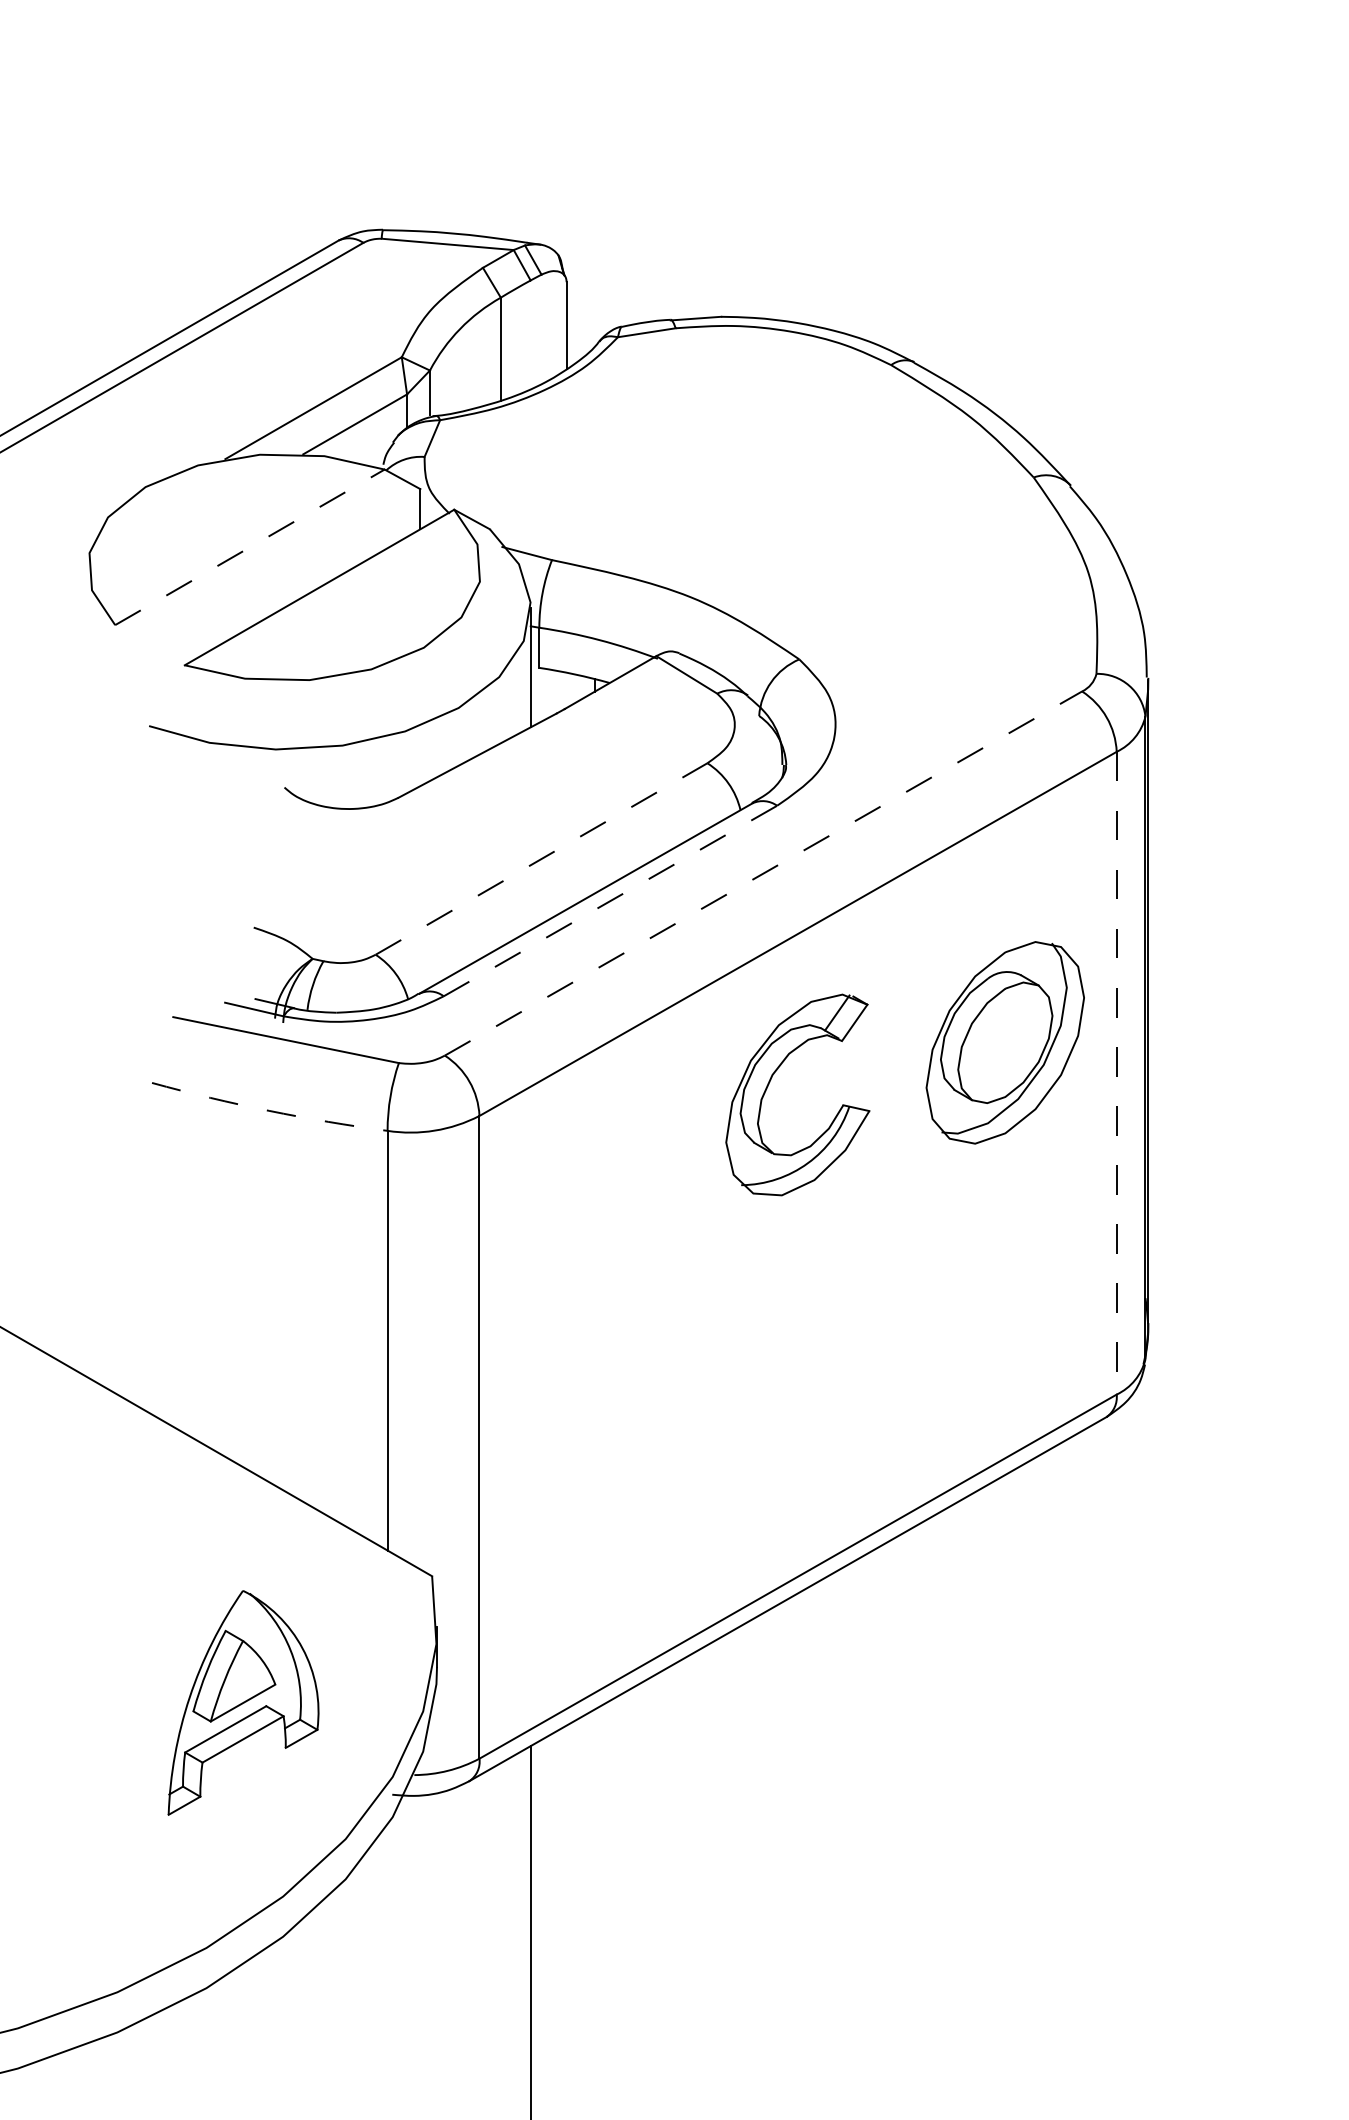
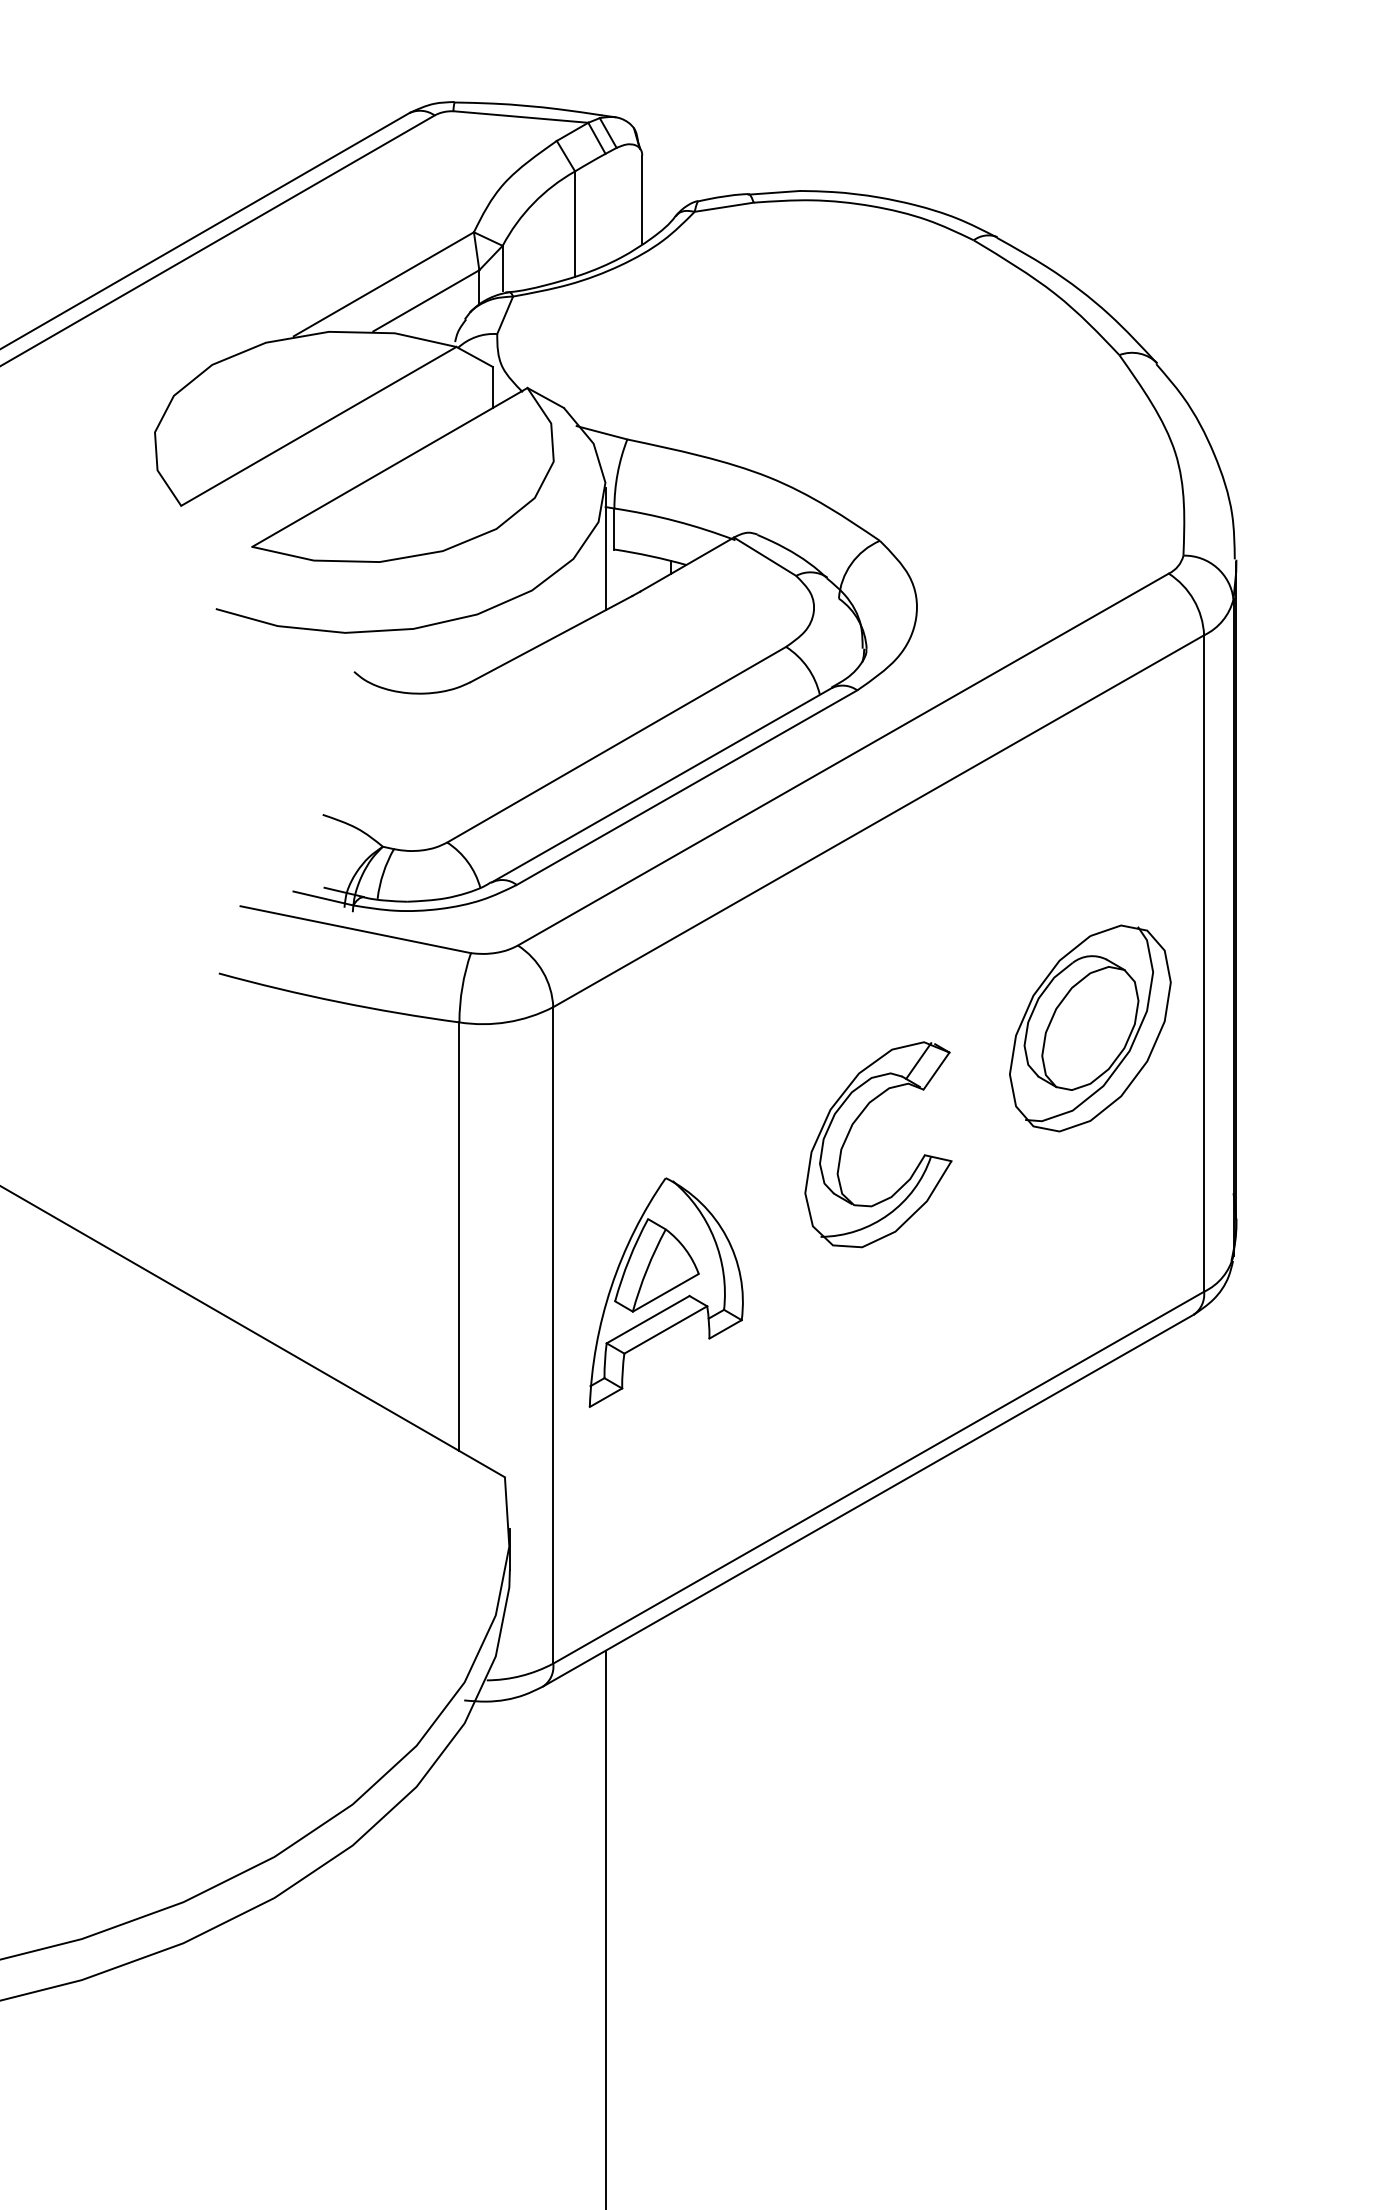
line: (249, 547) -> (318, 426), dashed -> solid
line: (541, 858) -> (616, 744), dashed -> solid
line: (763, 873) -> (843, 759), dashed -> solid
line: (610, 900) -> (687, 787), dashed -> solid
part: (1005, 1042) -> (1090, 1028), moved
line: (1117, 1074) -> (1204, 964), dashed -> solid
part: (770, 1082) -> (850, 1131), moved
arc: (269, 1110) -> (338, 1001), dashed -> solid
part: (242, 1702) -> (665, 1292), moved

